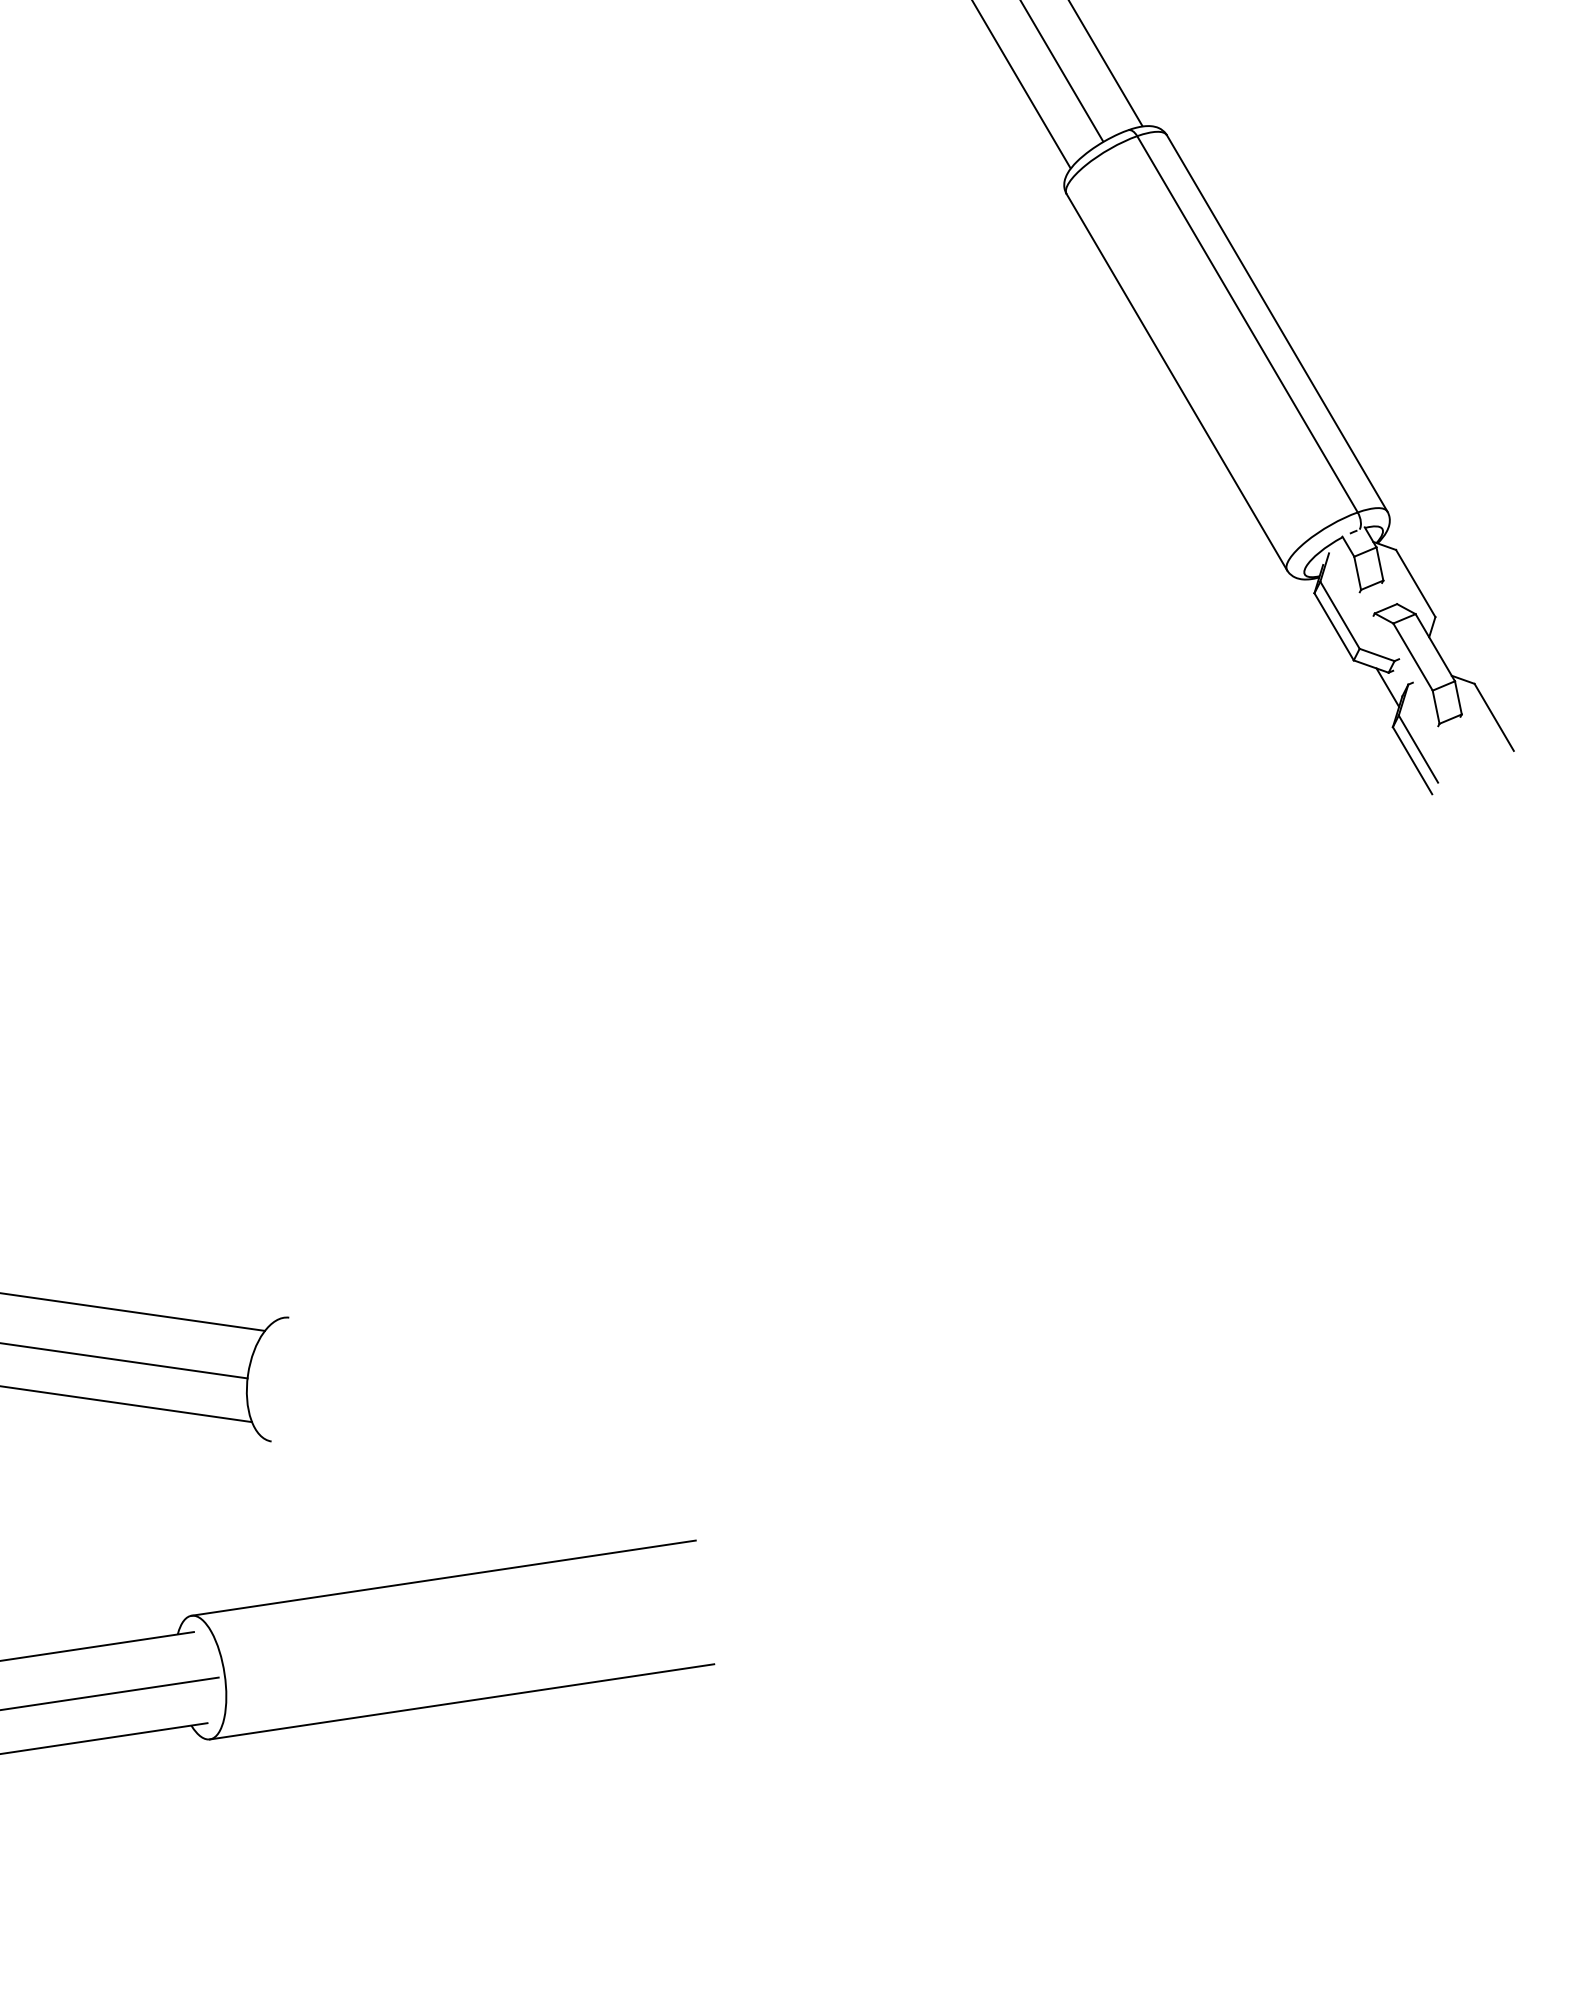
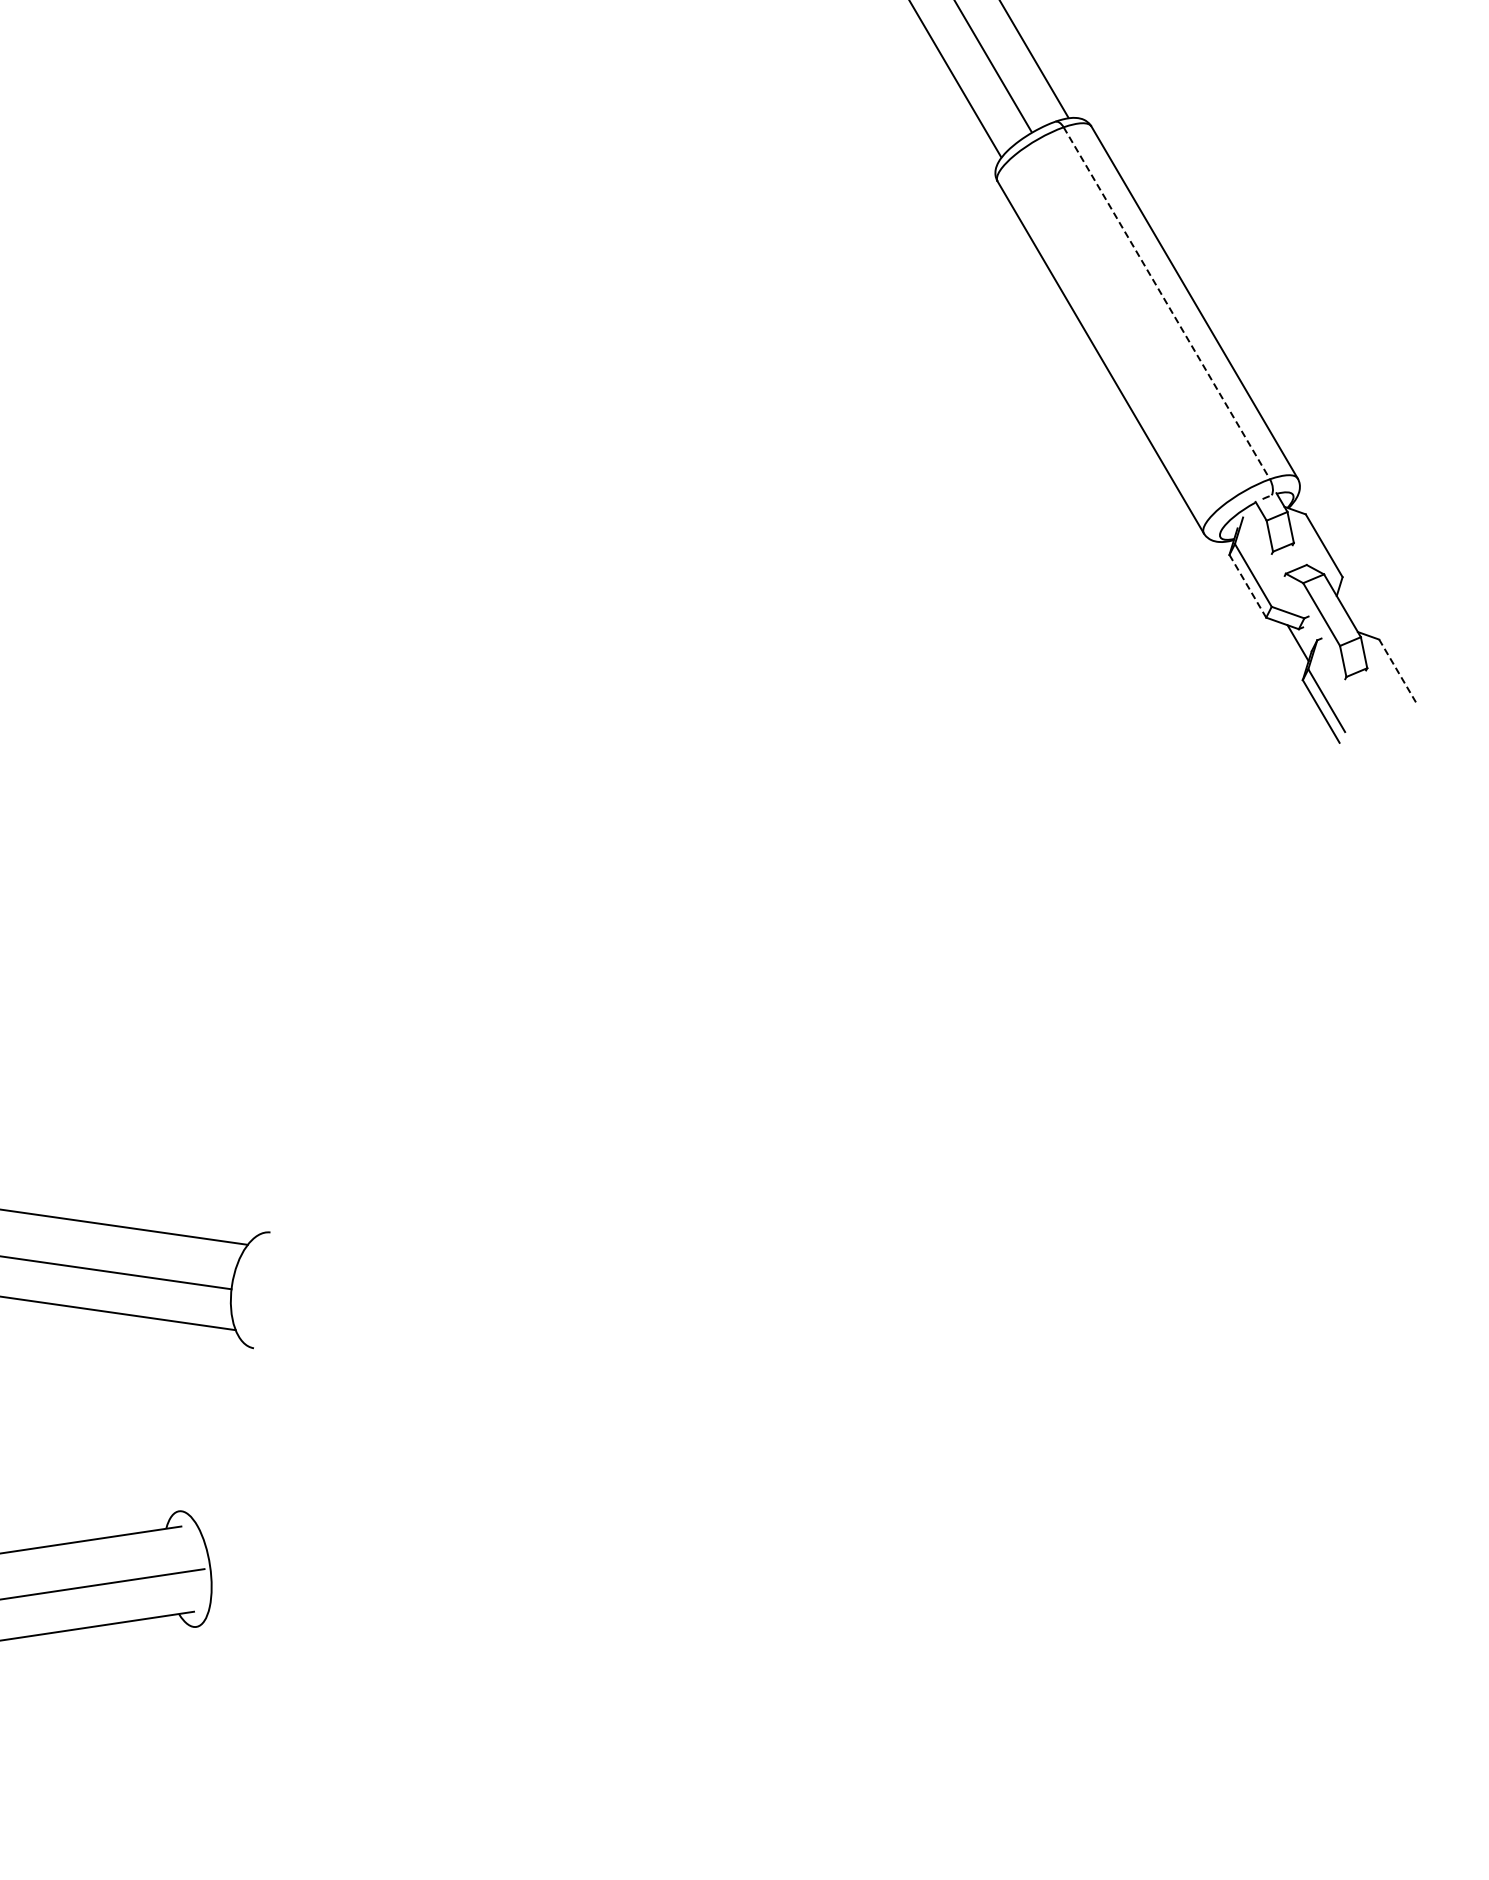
line: (1247, 324) -> (1166, 303), solid -> dashed
line: (1334, 627) -> (1248, 586), solid -> dashed
line: (1494, 716) -> (1397, 670), solid -> dashed
line: (443, 1577) -> (414, 1475), removed
line: (461, 1701) -> (431, 1591), removed

